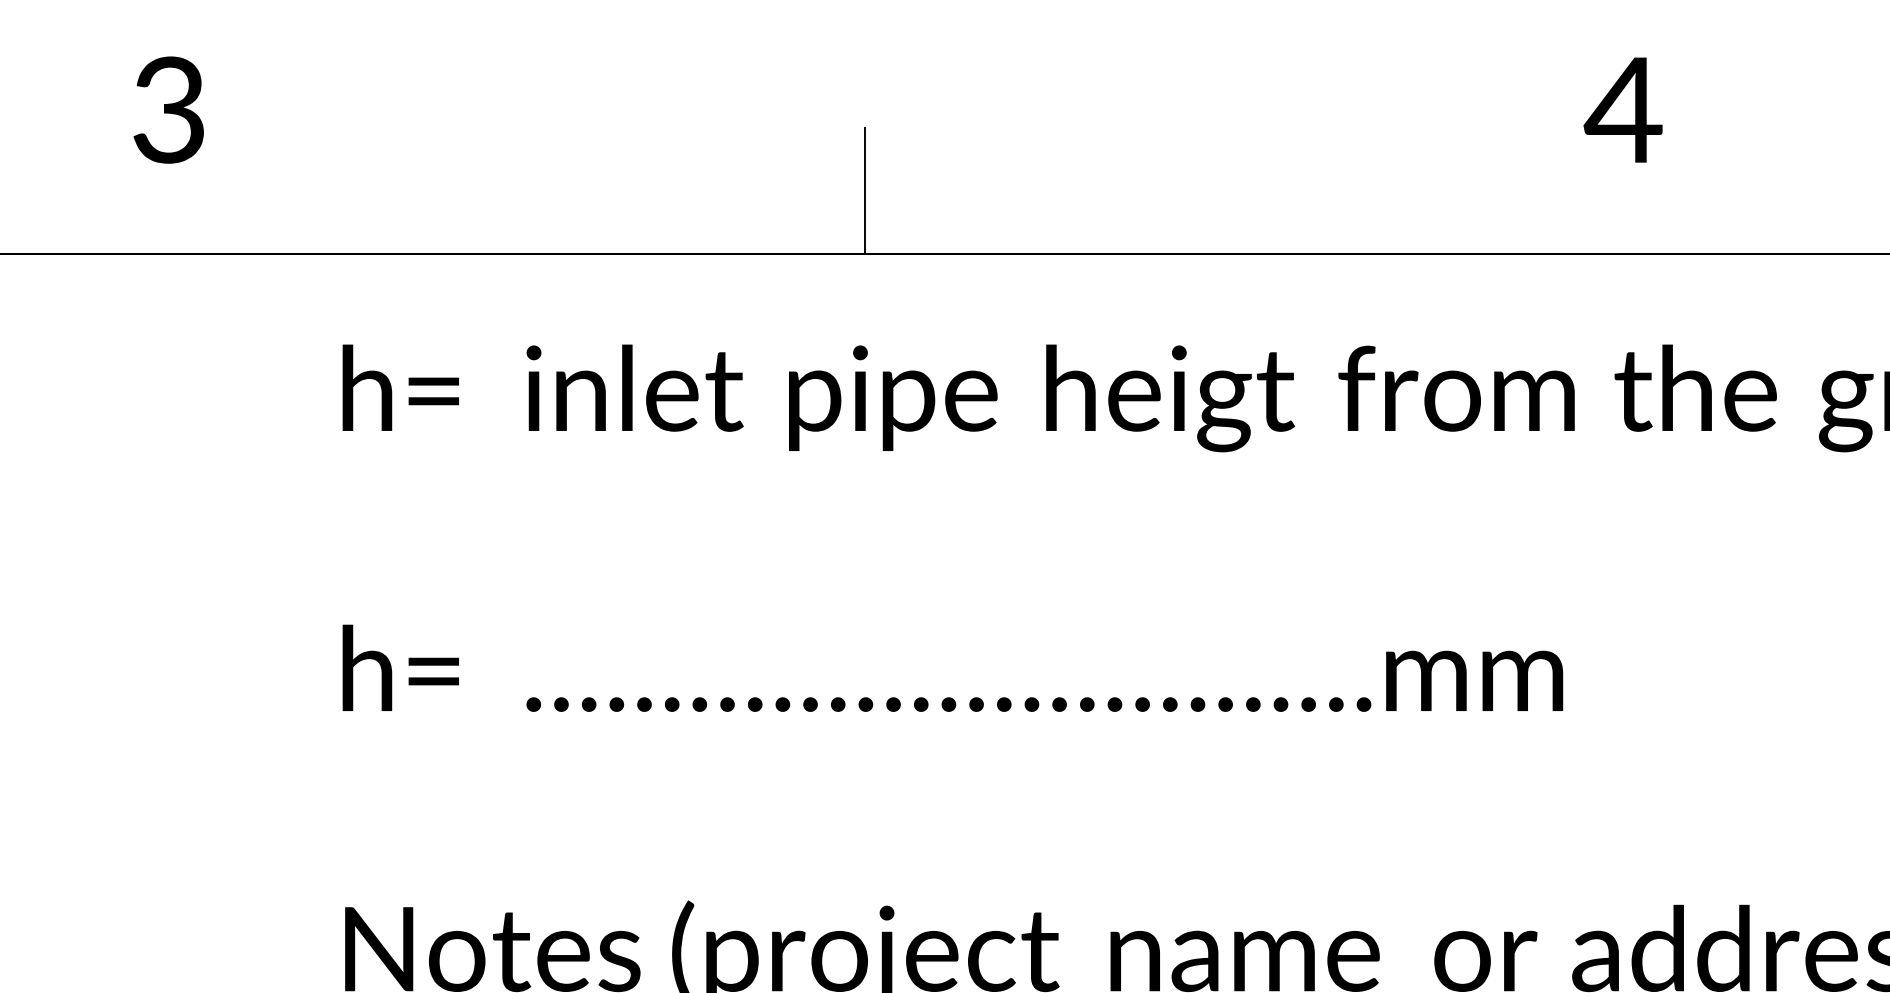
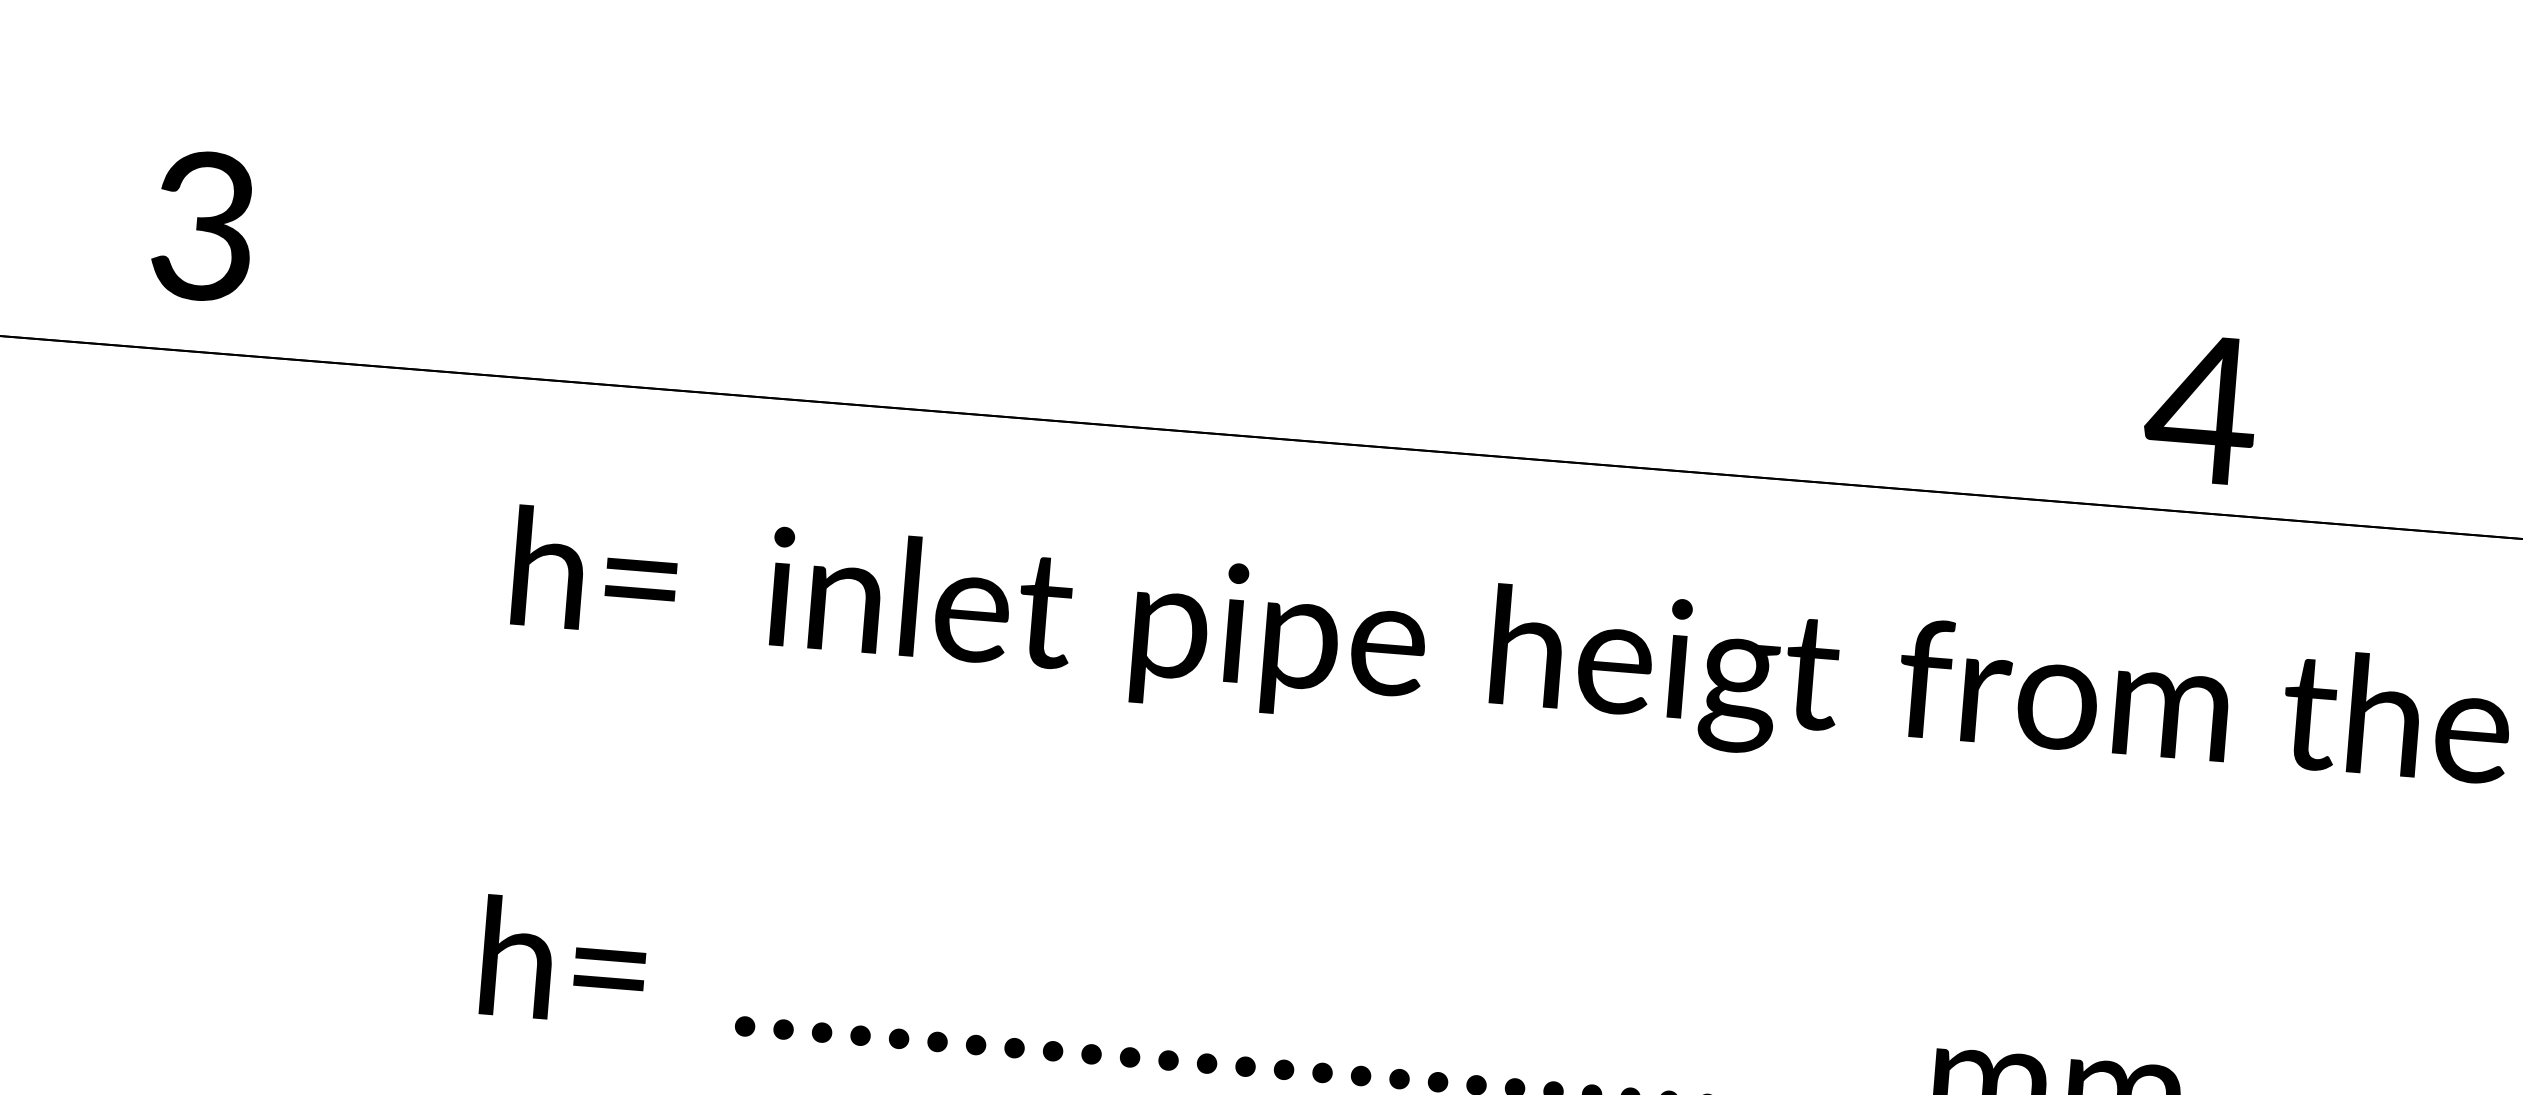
text: (168, 109) -> (202, 225), moved
text: (1622, 109) -> (2200, 408), moved
line: (865, 191) -> (1263, 349), removed

